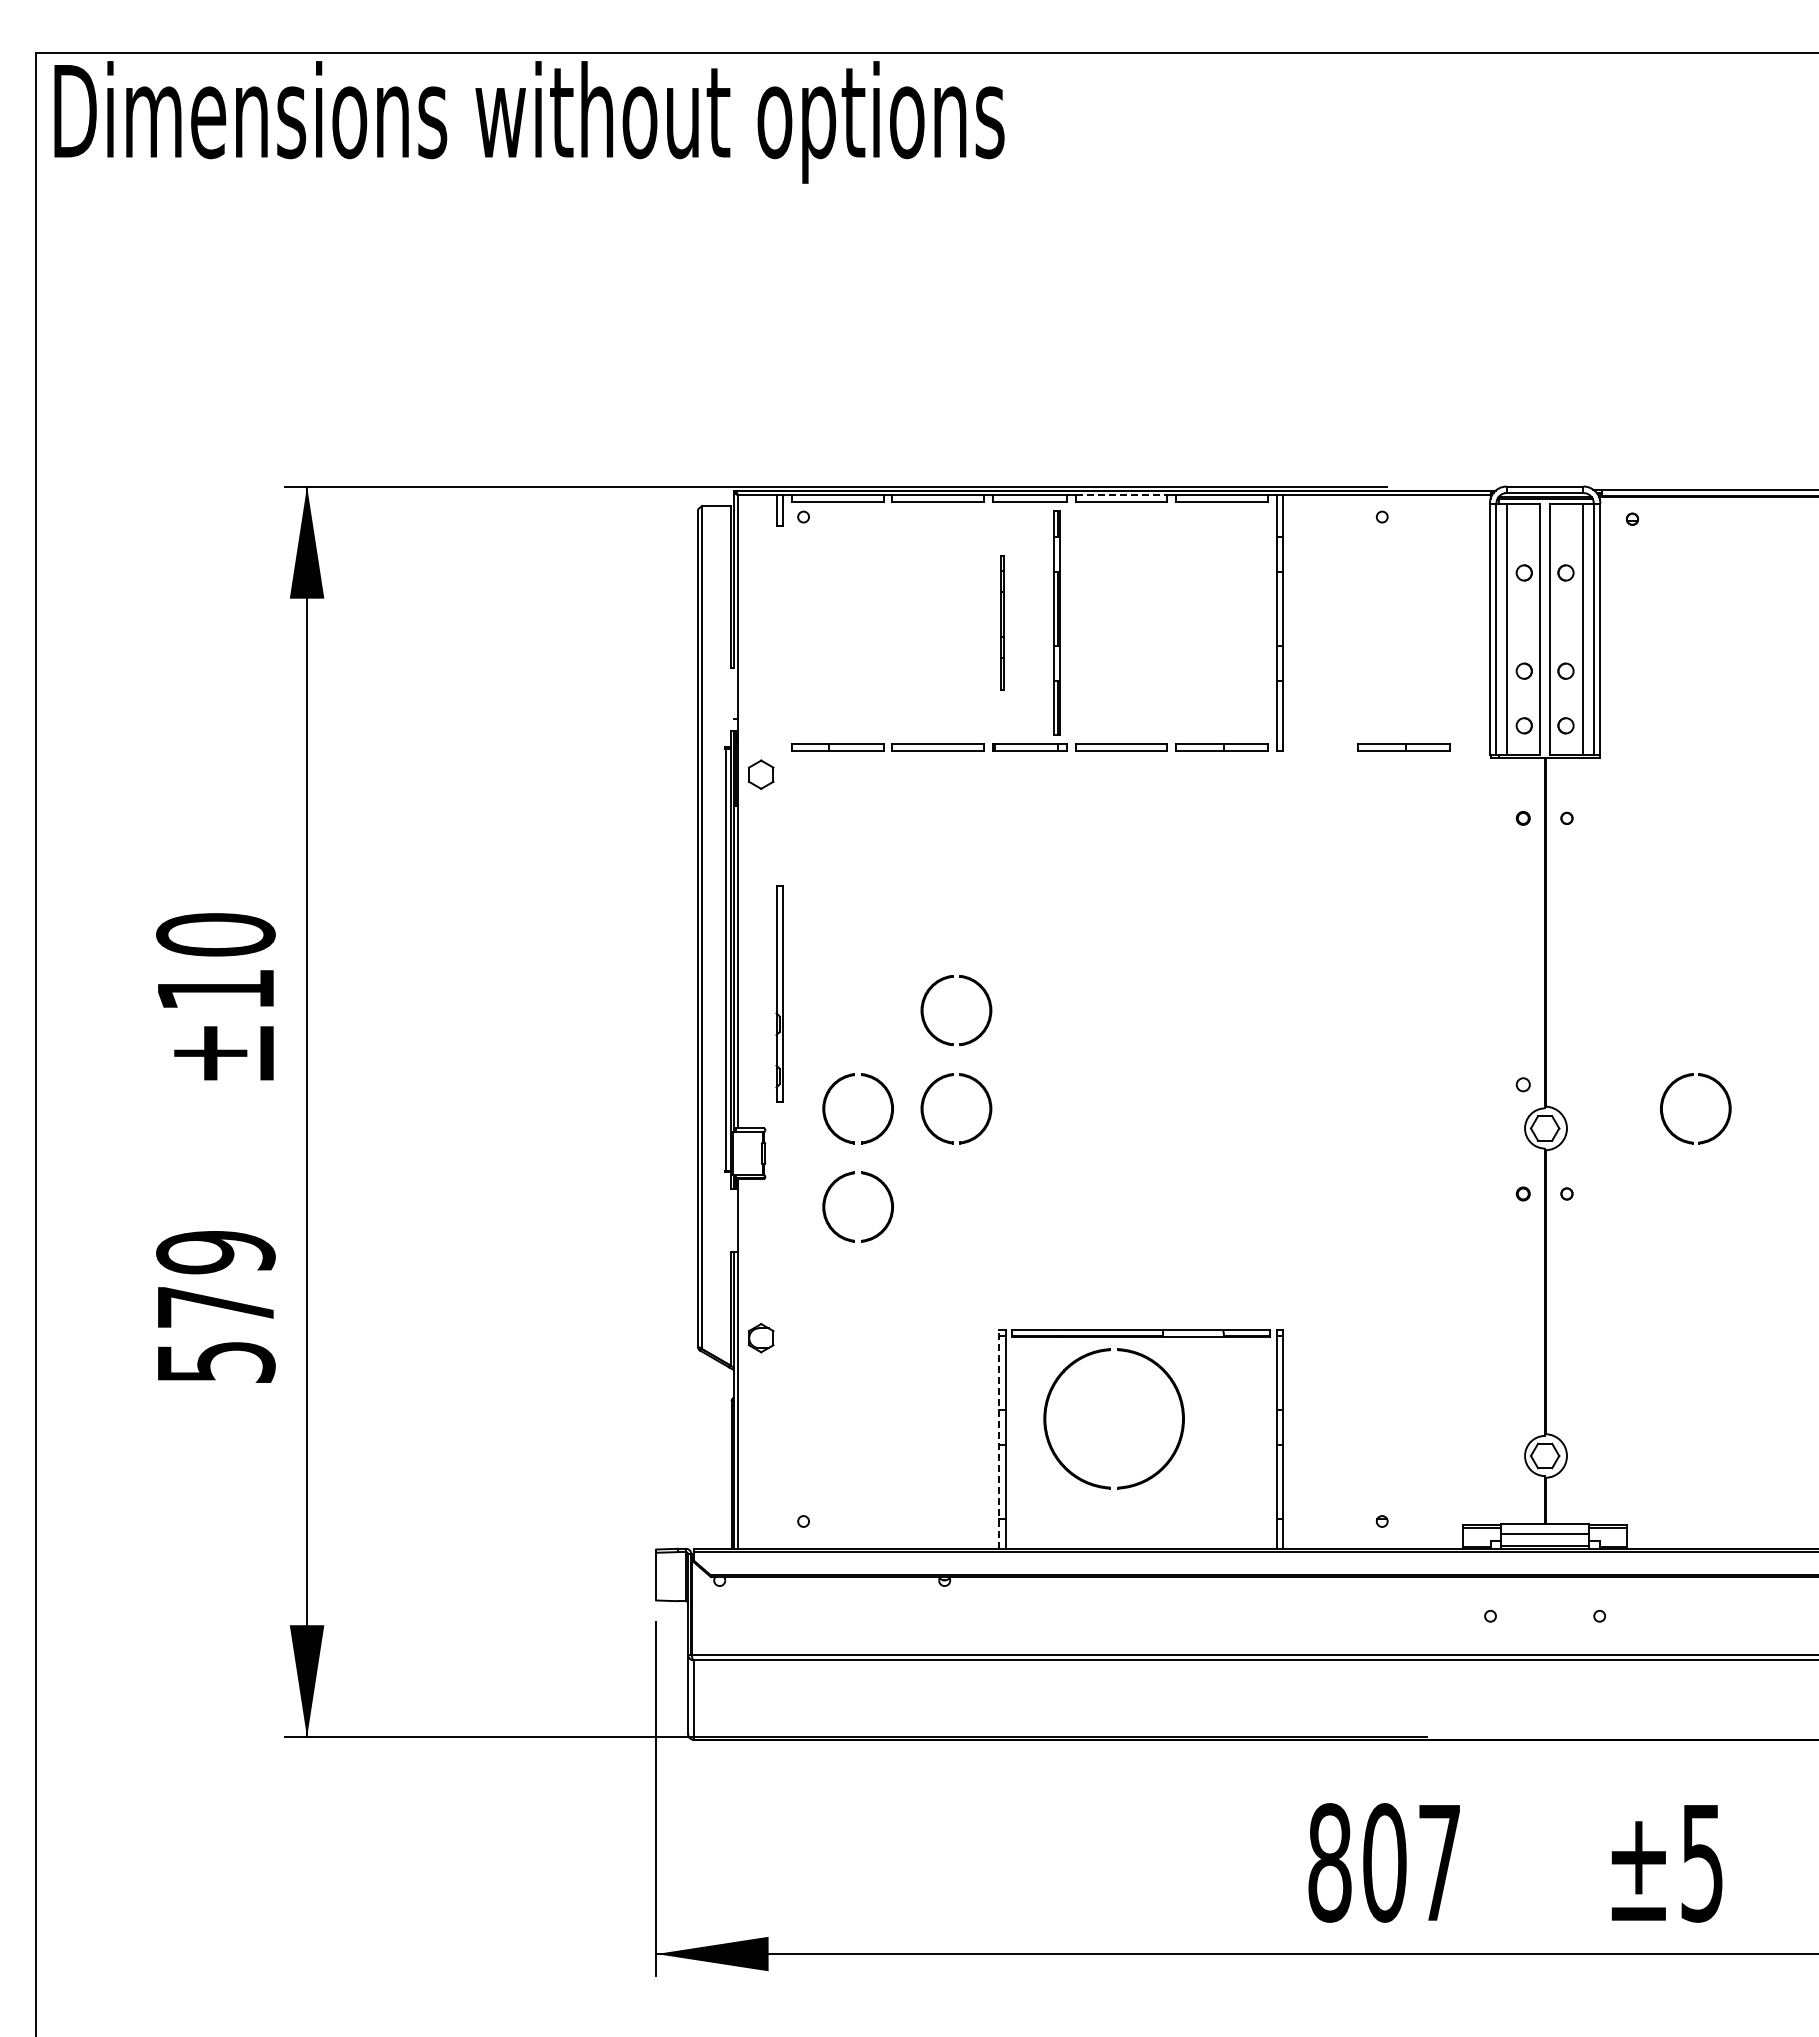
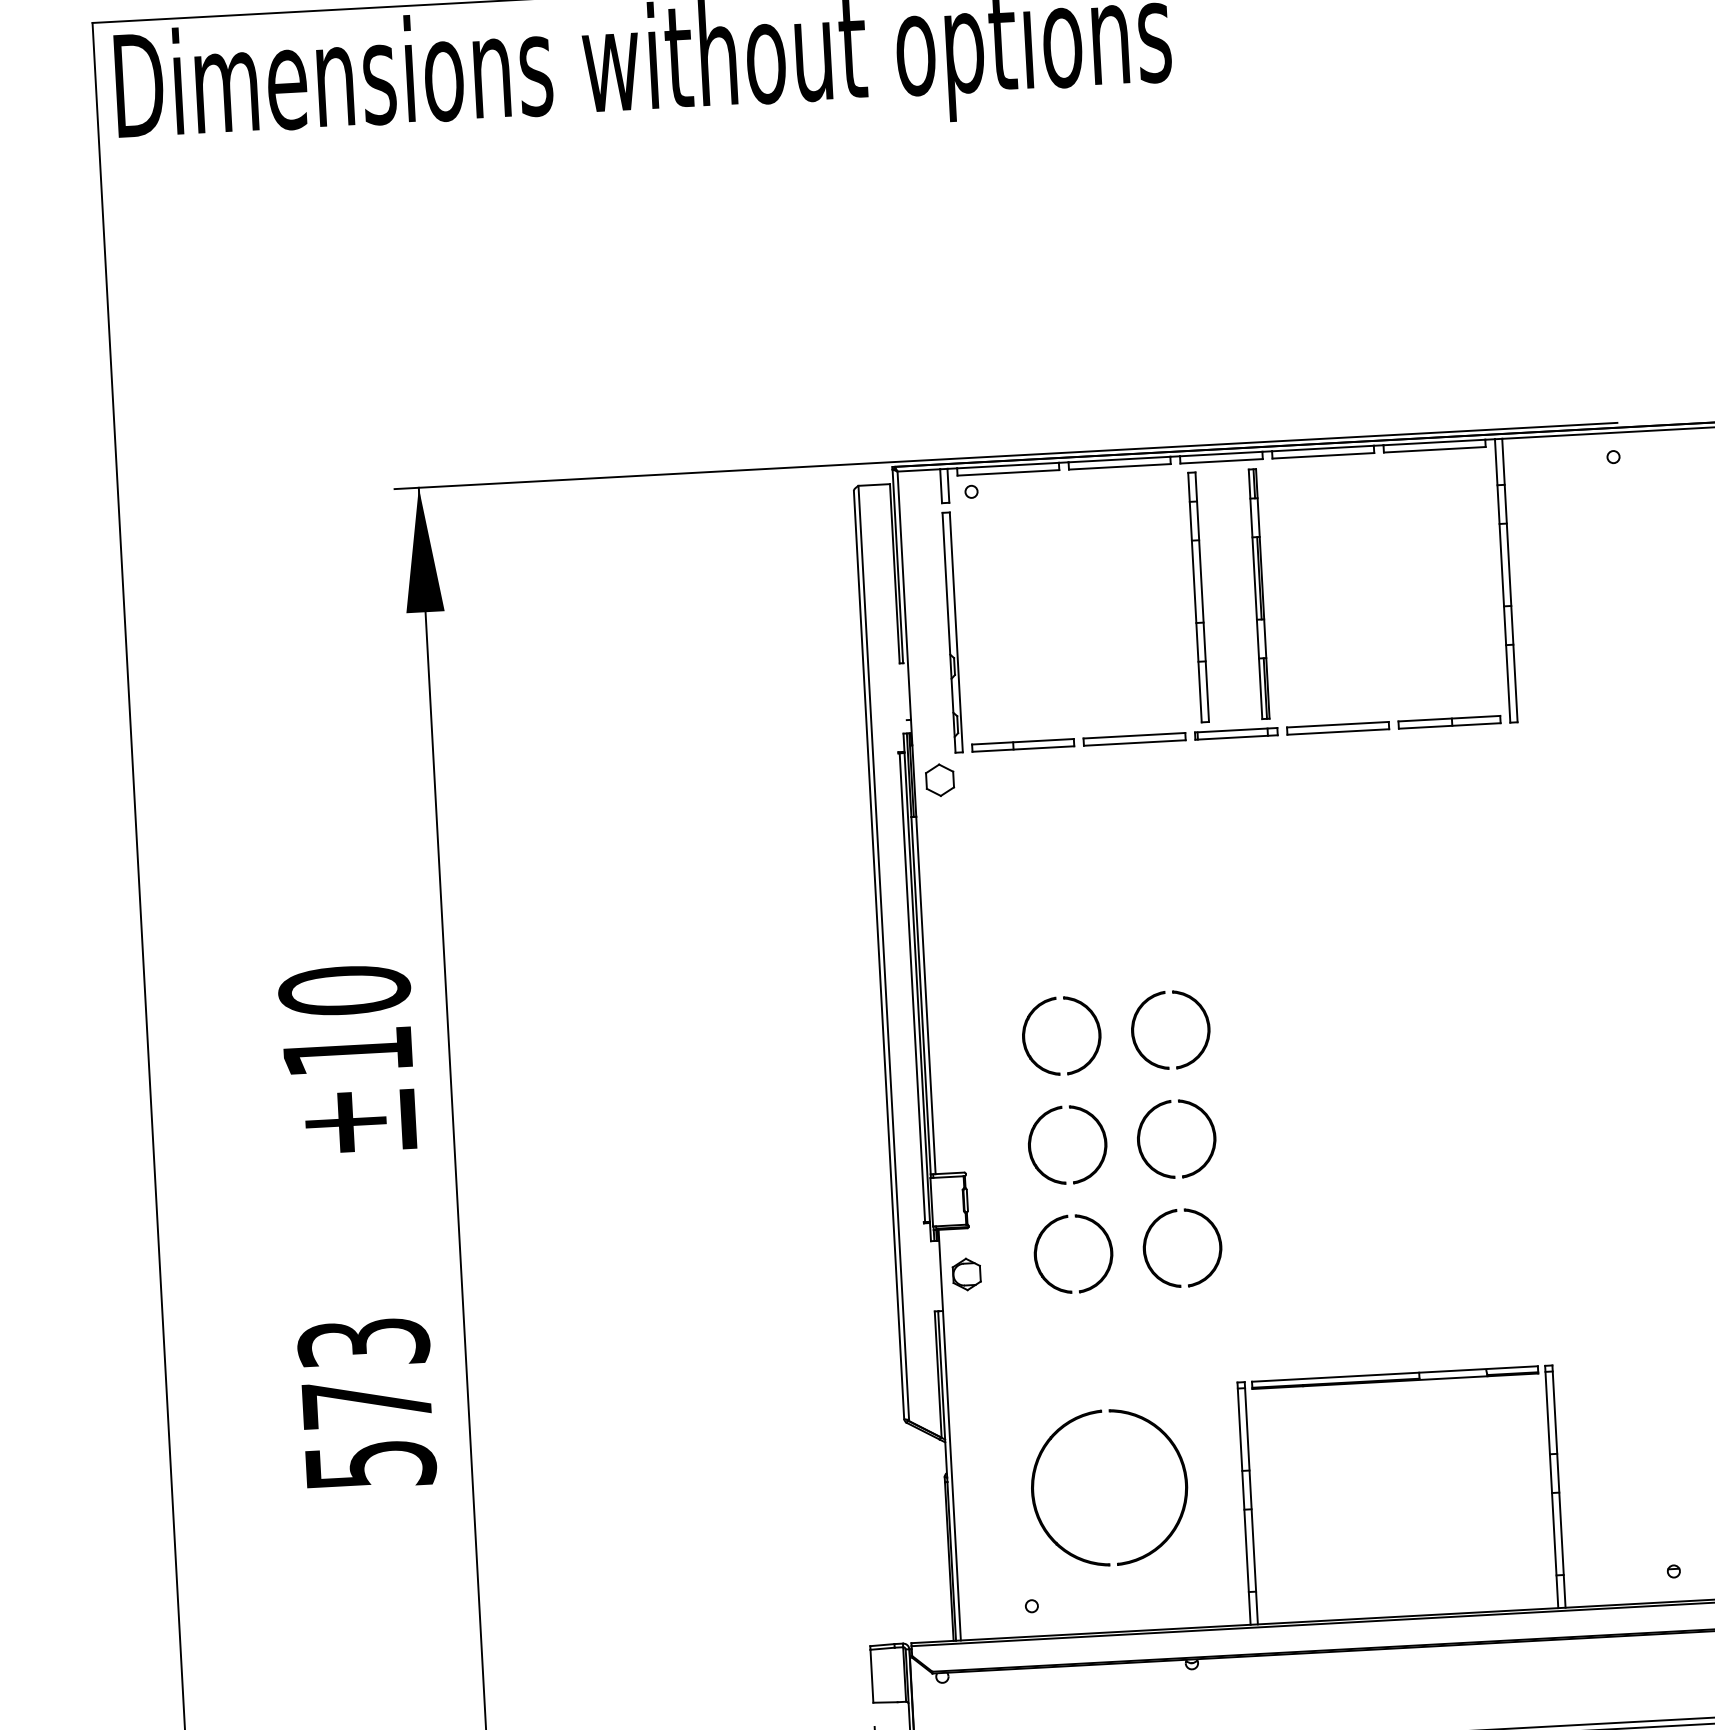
line: (1121, 495) -> (1322, 448), dashed -> solid
part: (1002, 622) -> (1198, 596), size x1.67
part: (1403, 747) -> (1650, 711), removed
part: (779, 993) -> (952, 632), moved
part: (826, 1003) -> (1026, 1030), added
part: (945, 1176) -> (1168, 1214), added
text: (215, 1252) -> (363, 1343), 579 -> 573
part: (761, 1338) -> (967, 1274), moved
part: (1070, 1367) -> (1058, 1433), moved
line: (999, 1439) -> (1244, 1503), dashed -> solid

